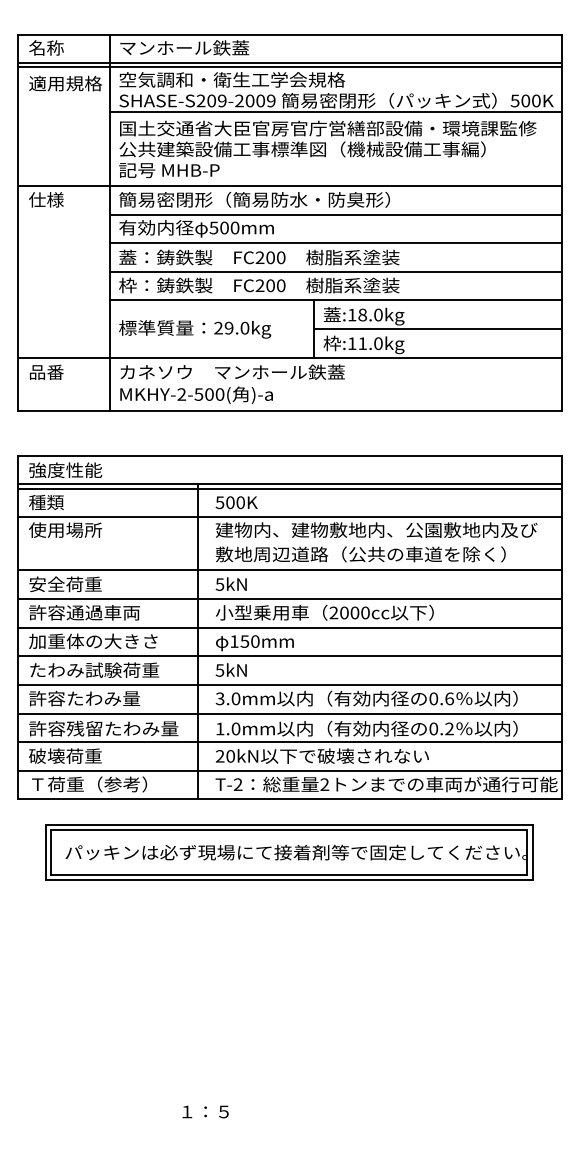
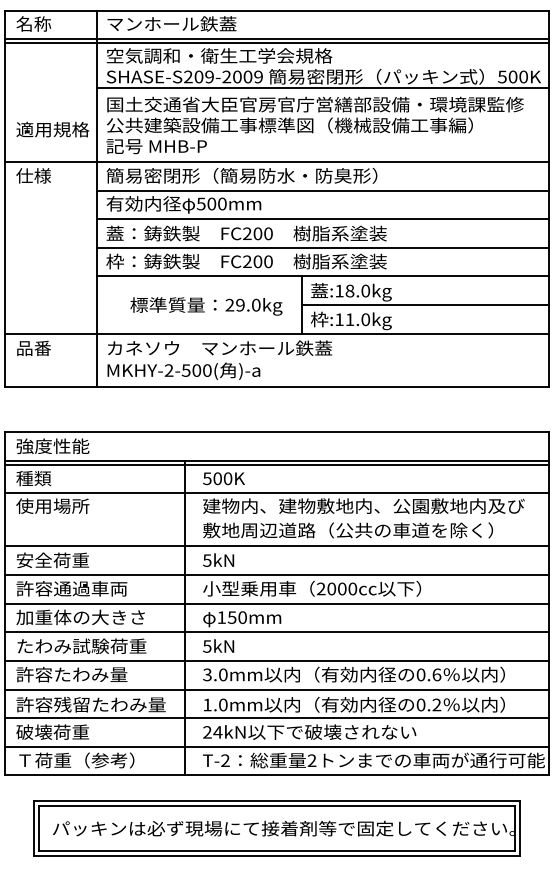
text: (65, 83) -> (52, 129), moved
text: (195, 329) -> (206, 306), moved
text: (230, 756) -> (217, 732), 20kN -> 24kN

